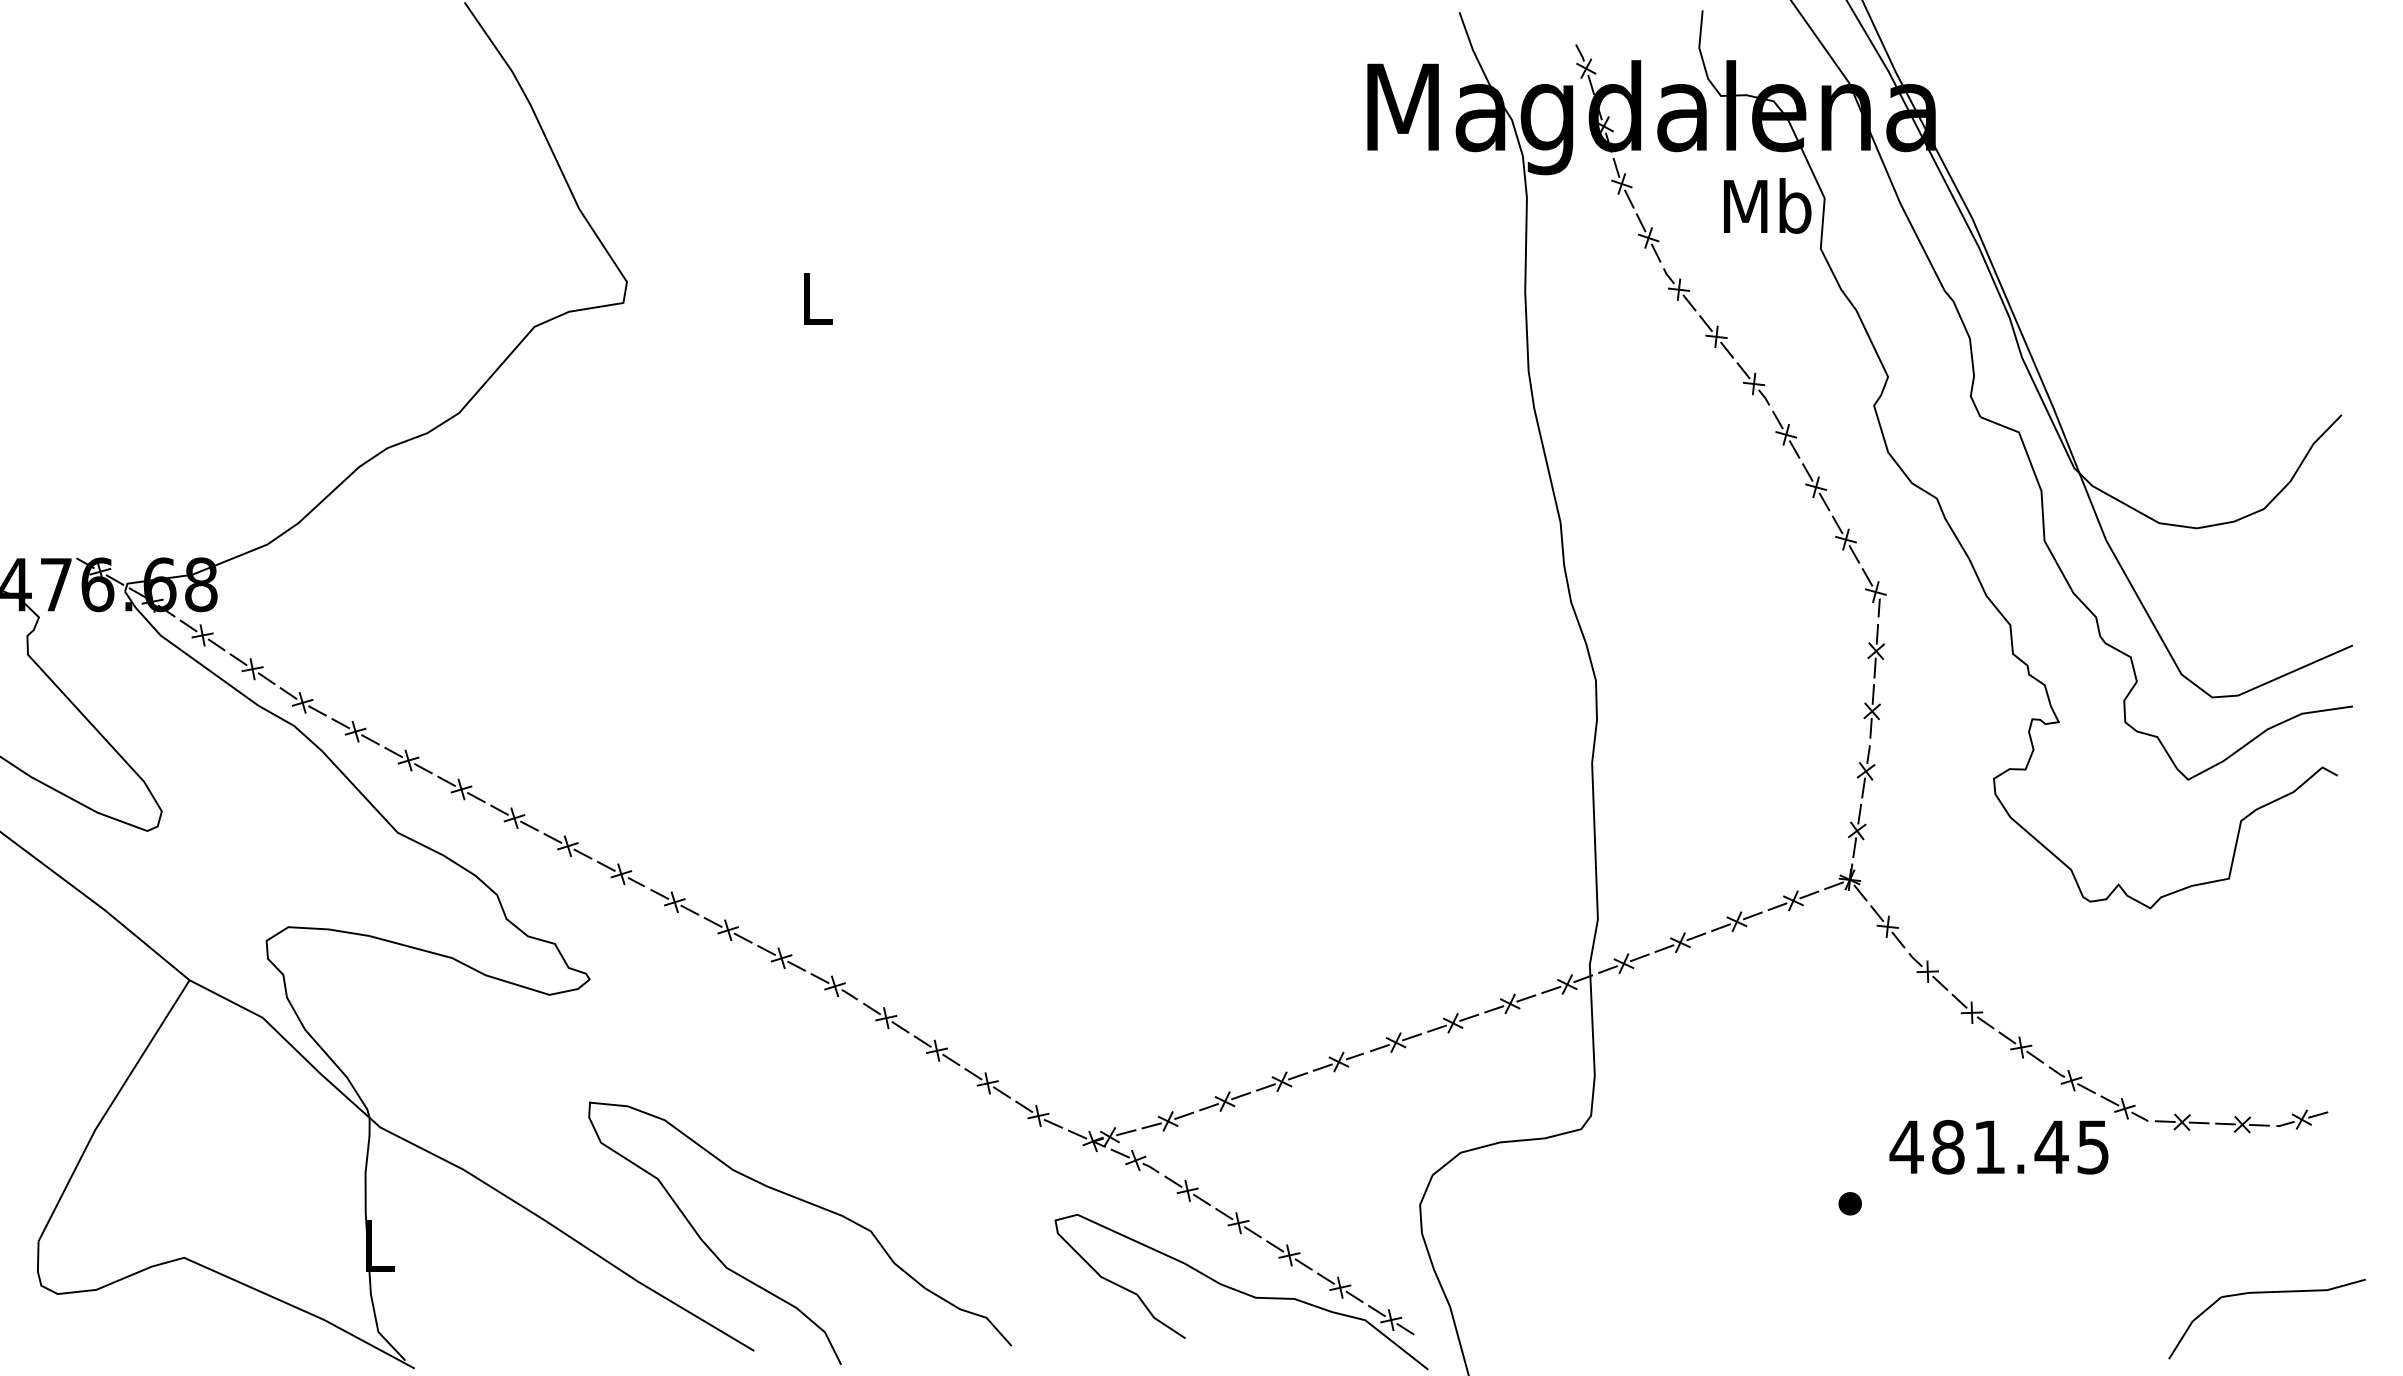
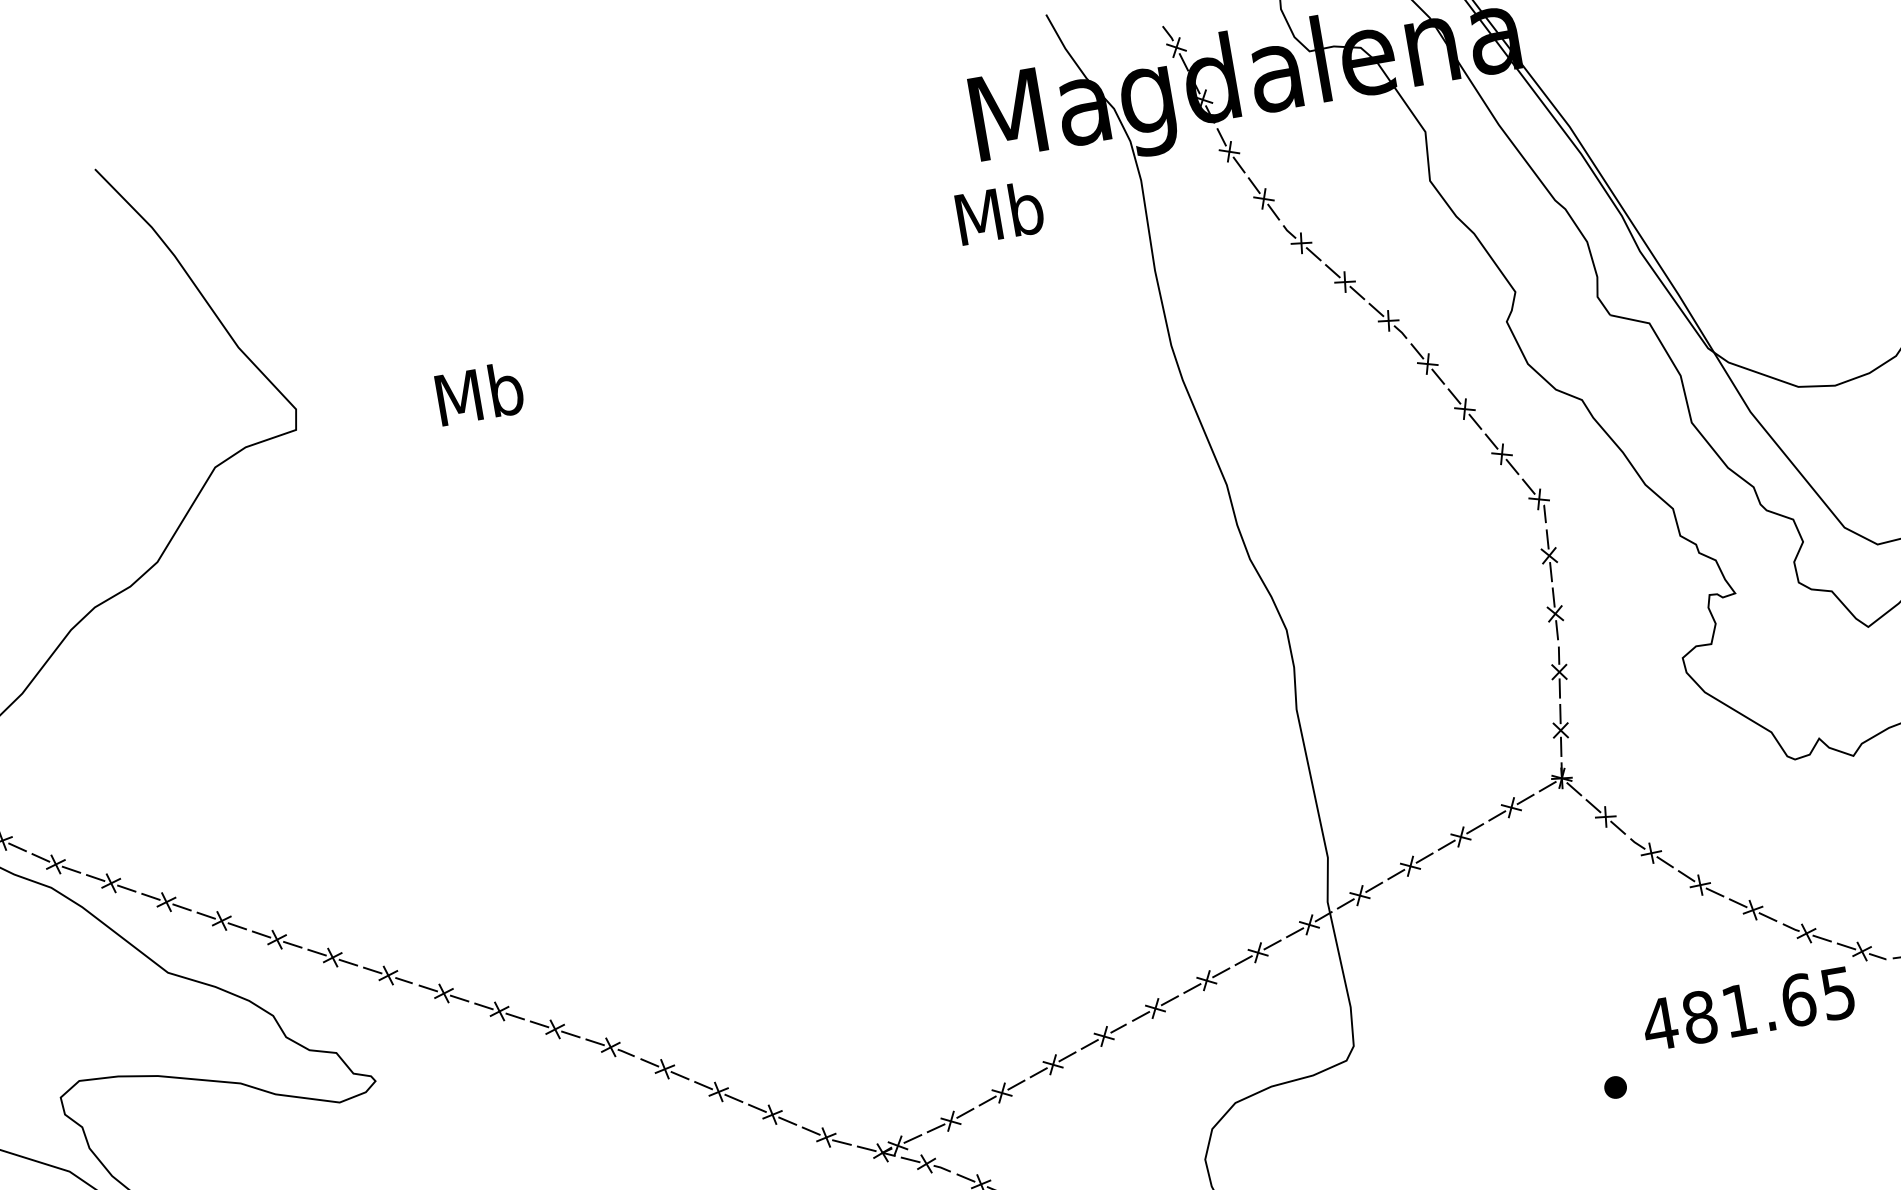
text: (1767, 205) -> (999, 212), moved
text: (816, 298) -> (479, 393), L -> Mb
text: (2051, 1147) -> (1798, 1000), 481.45 -> 481.65

